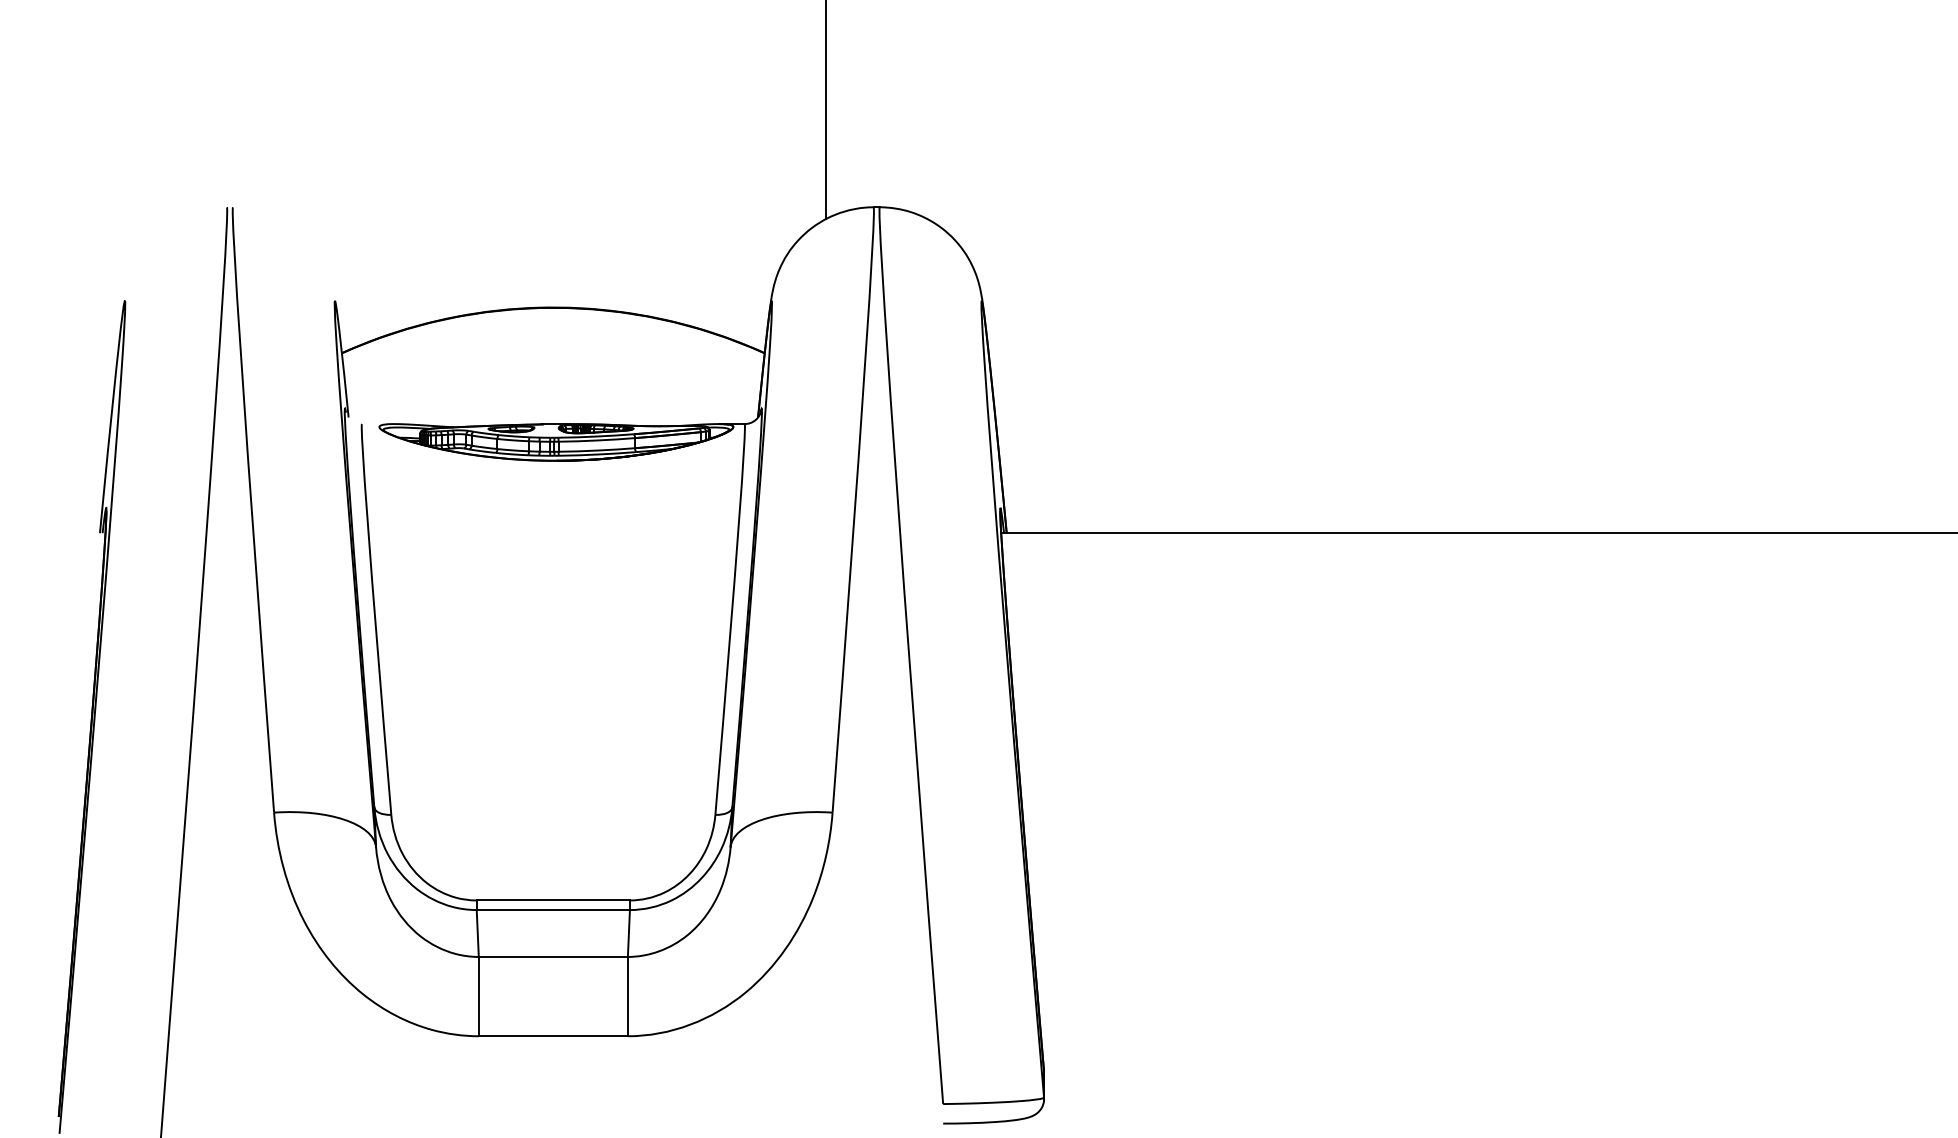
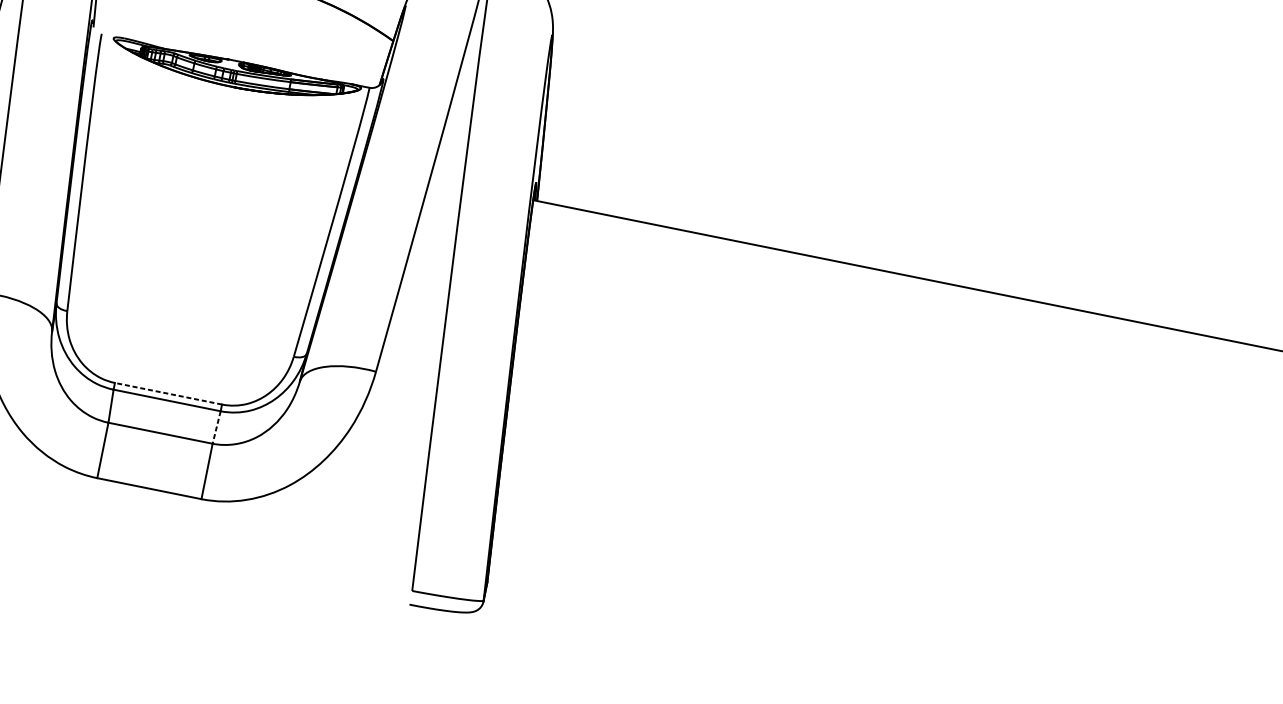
line: (553, 900) -> (168, 393), solid -> dashed
line: (628, 934) -> (216, 428), solid -> dashed

